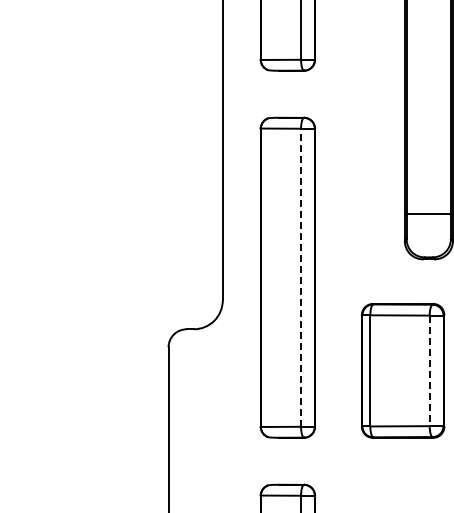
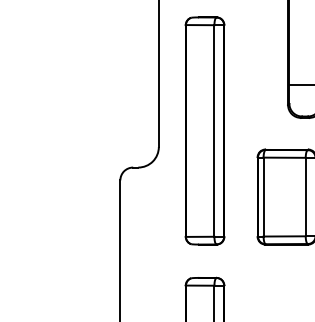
line: (301, 277) -> (214, 130), dashed -> solid
line: (429, 371) -> (305, 197), dashed -> solid

